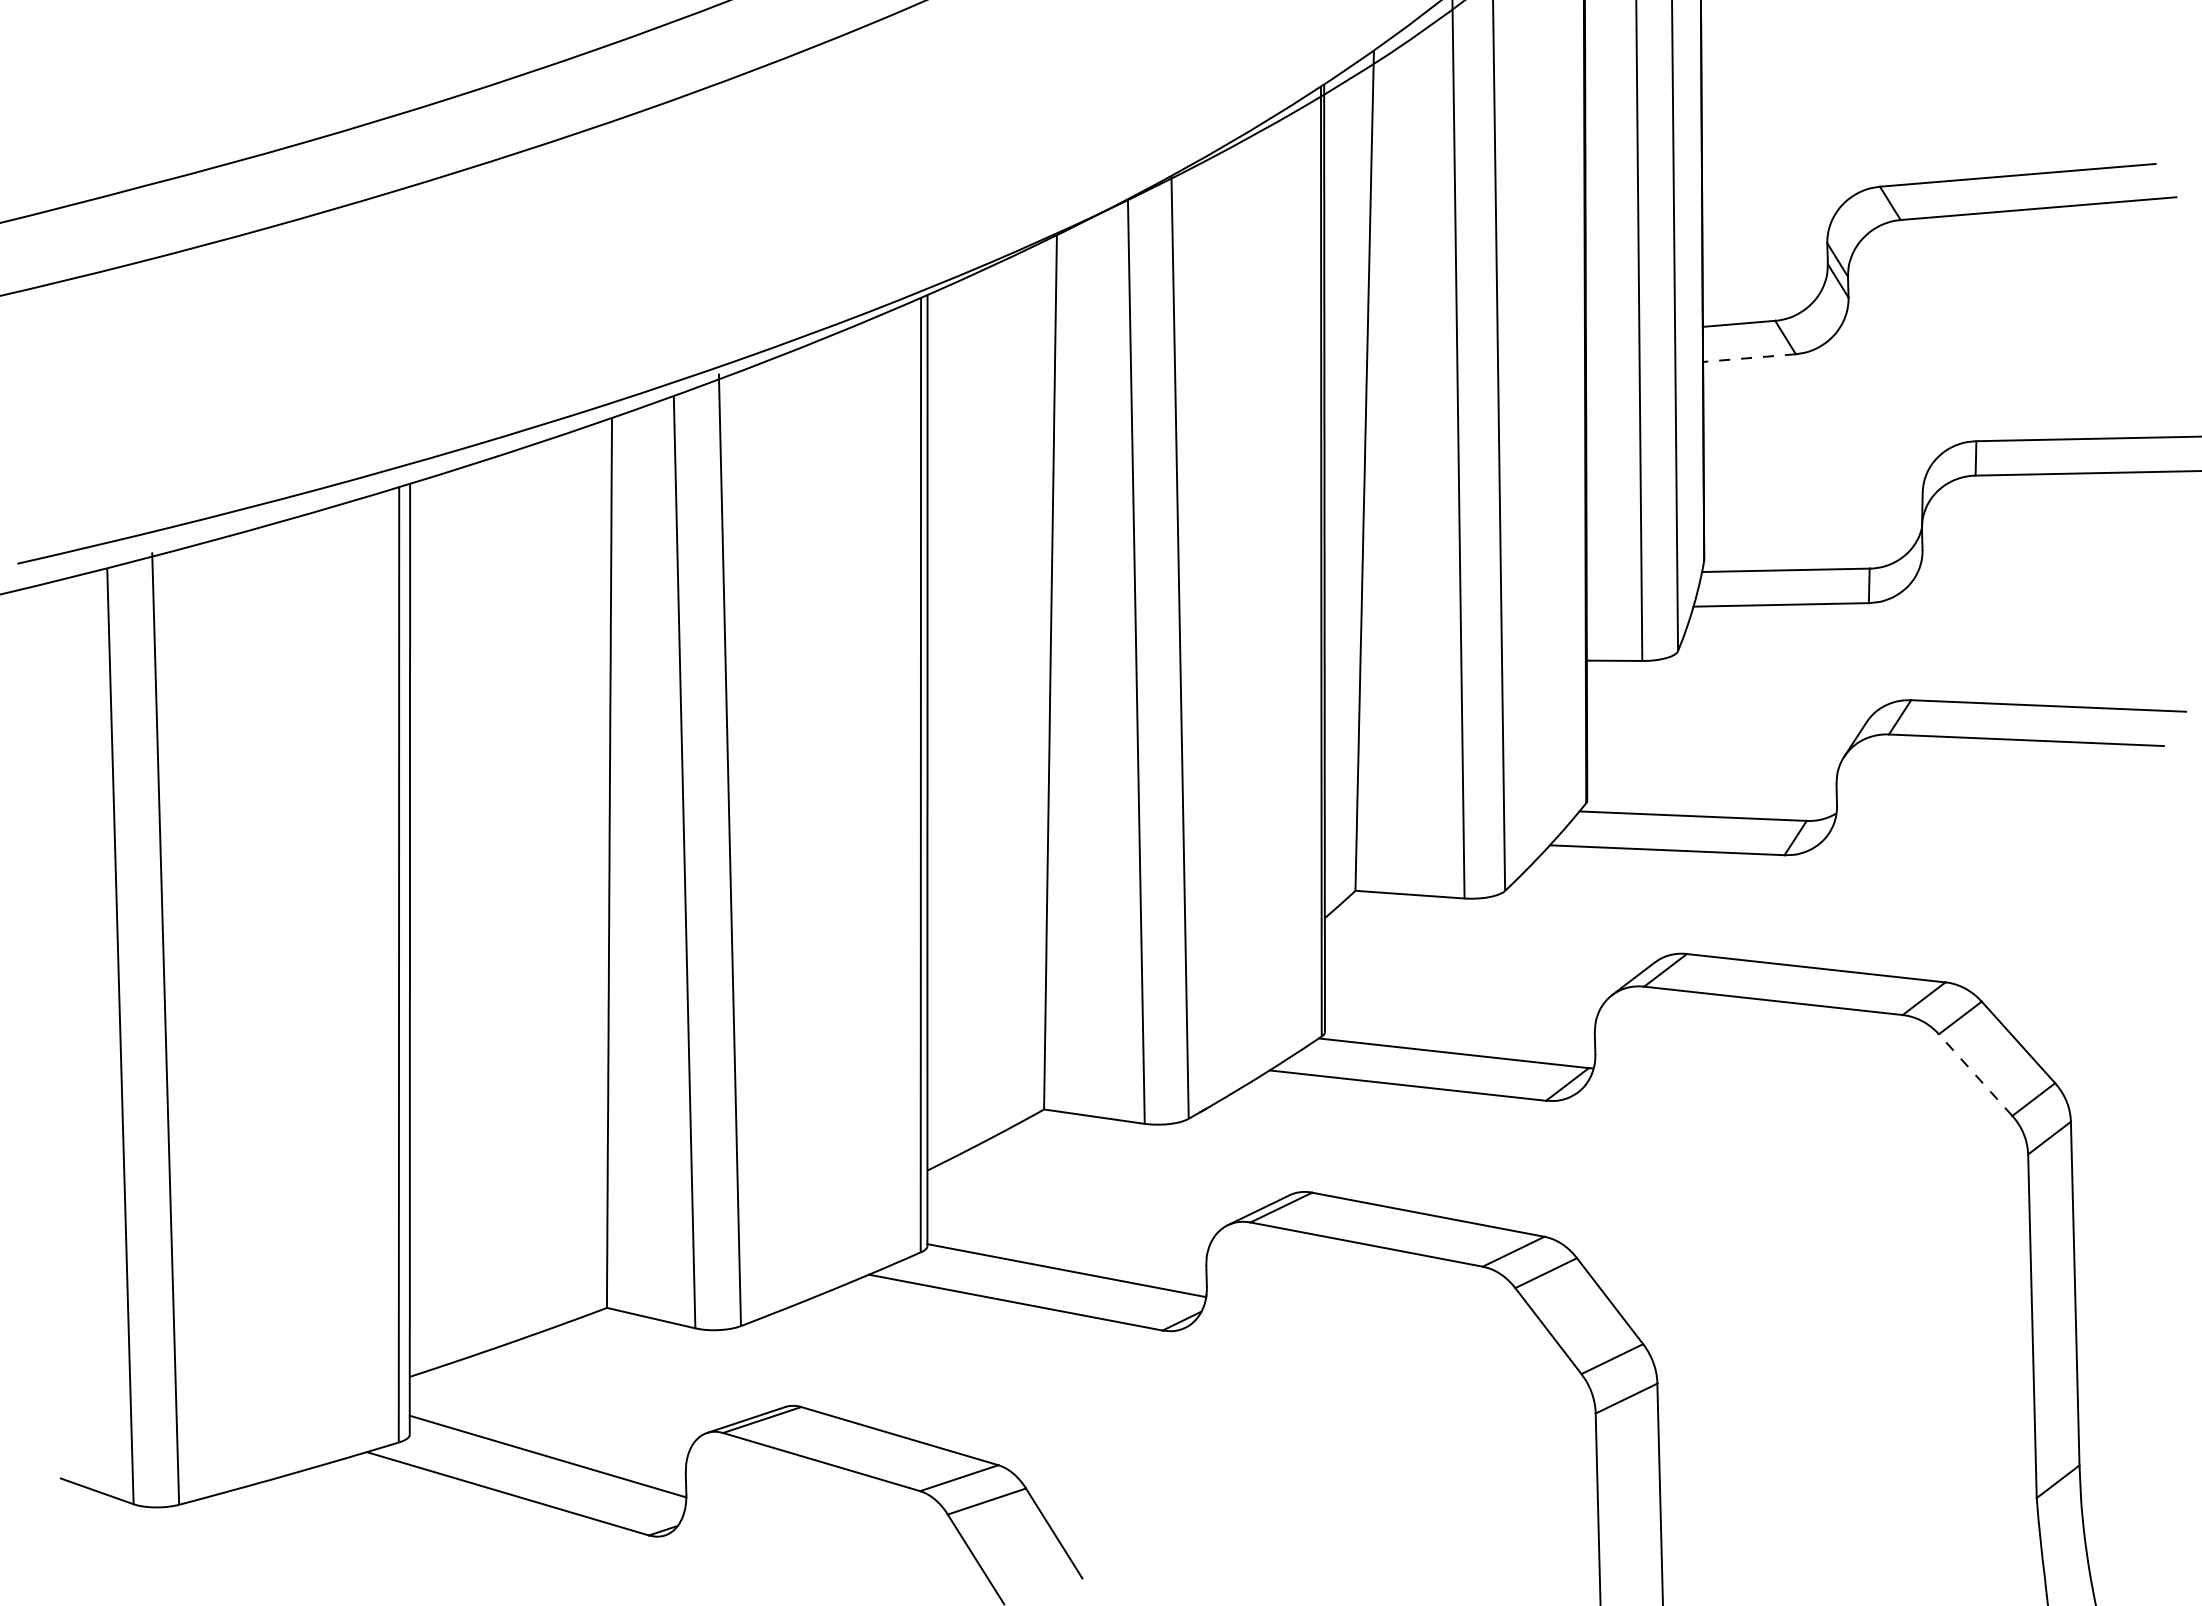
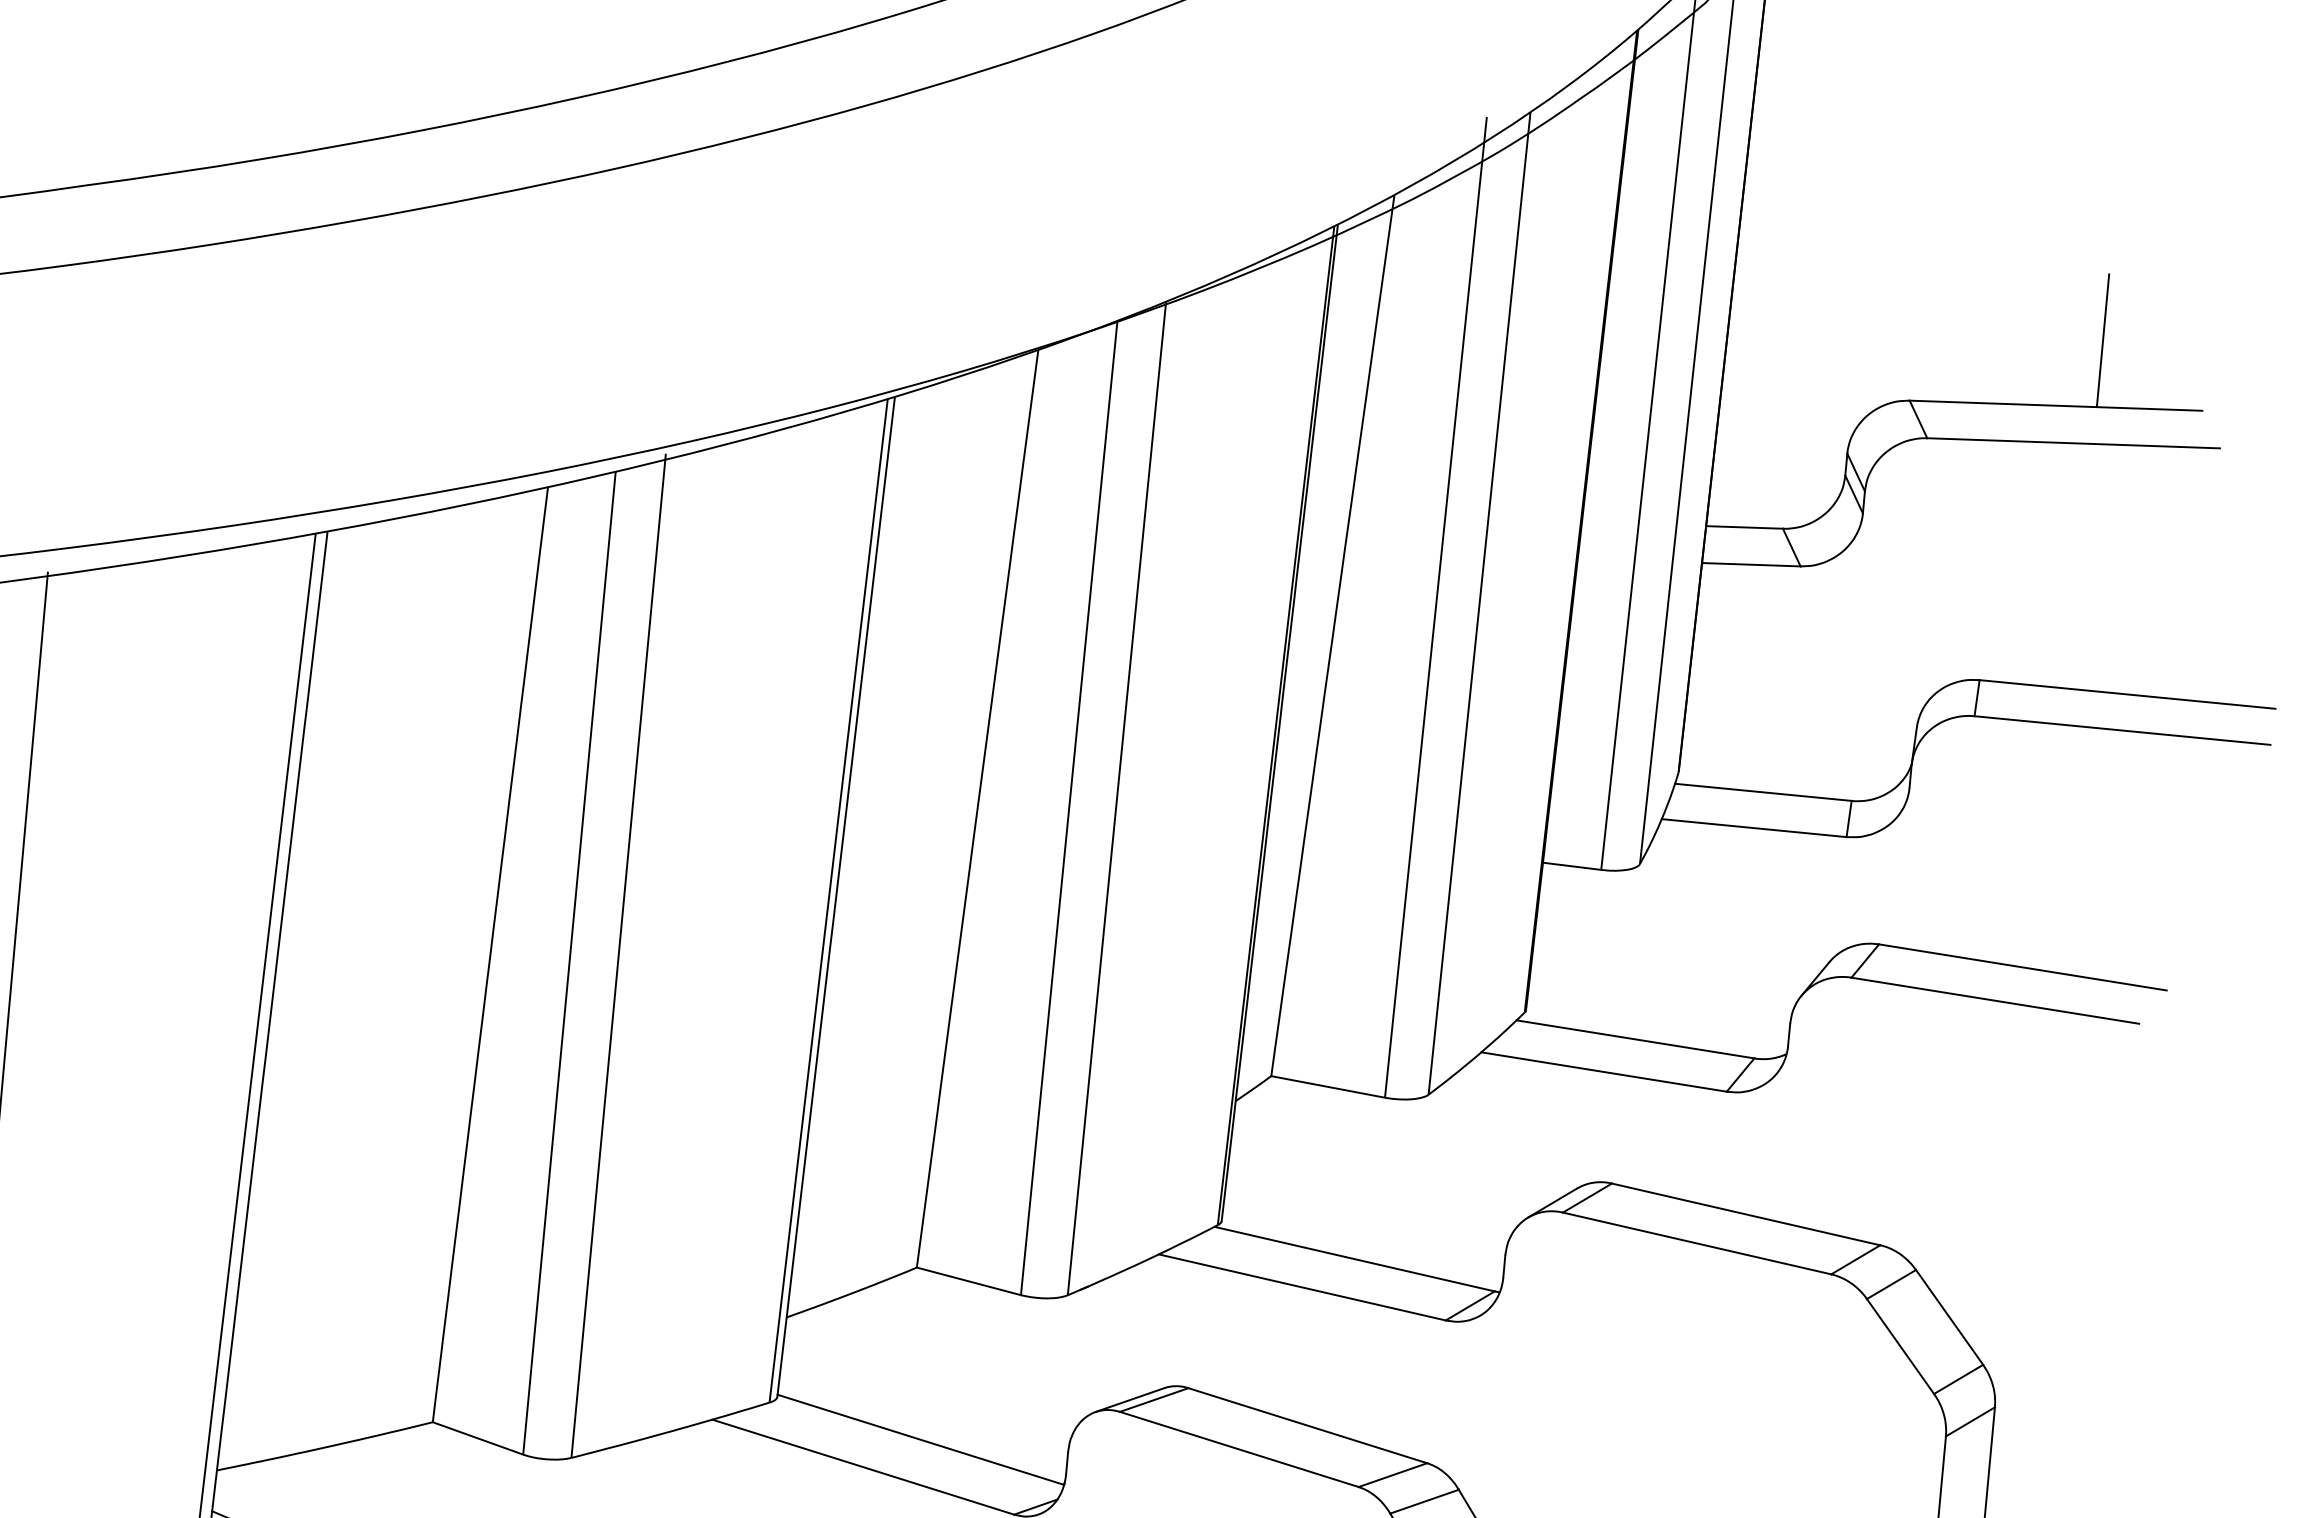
line: (2054, 109) -> (2102, 341), added
line: (1749, 358) -> (1751, 565), dashed -> solid
line: (1975, 1075) -> (1900, 1346), dashed -> solid

